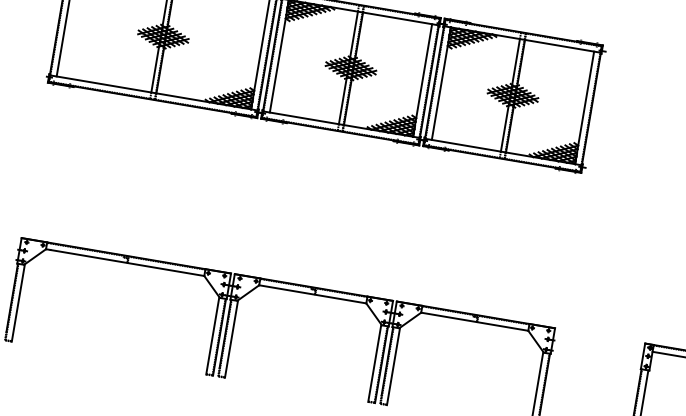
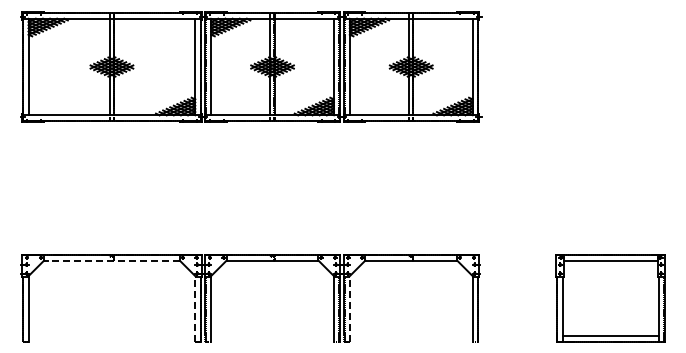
line: (127, 262) -> (113, 260), solid -> dashed
line: (213, 335) -> (195, 308), solid -> dashed
line: (393, 365) -> (349, 308), solid -> dashed

